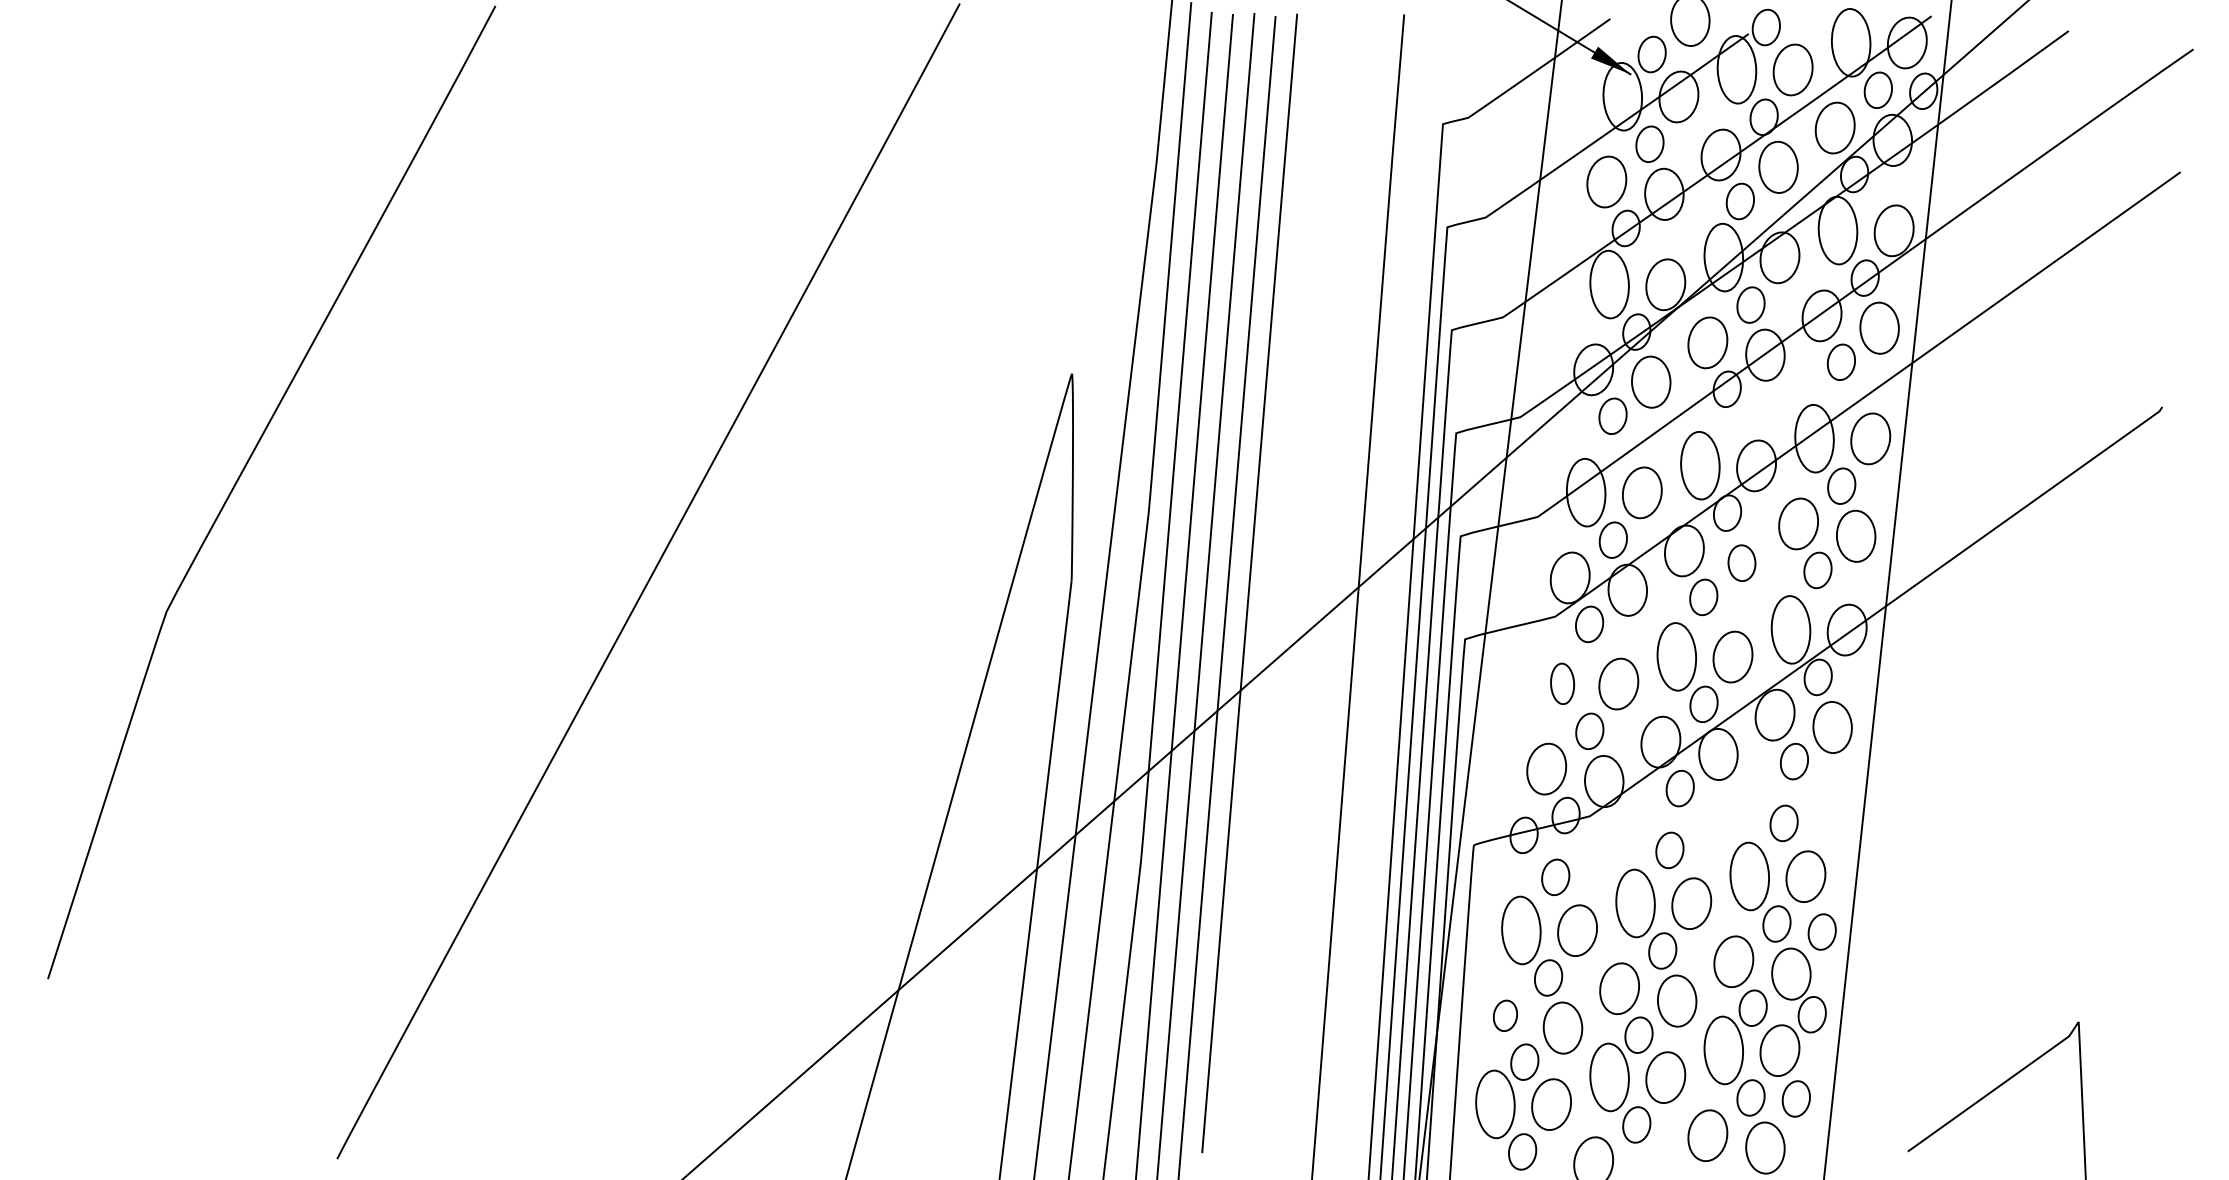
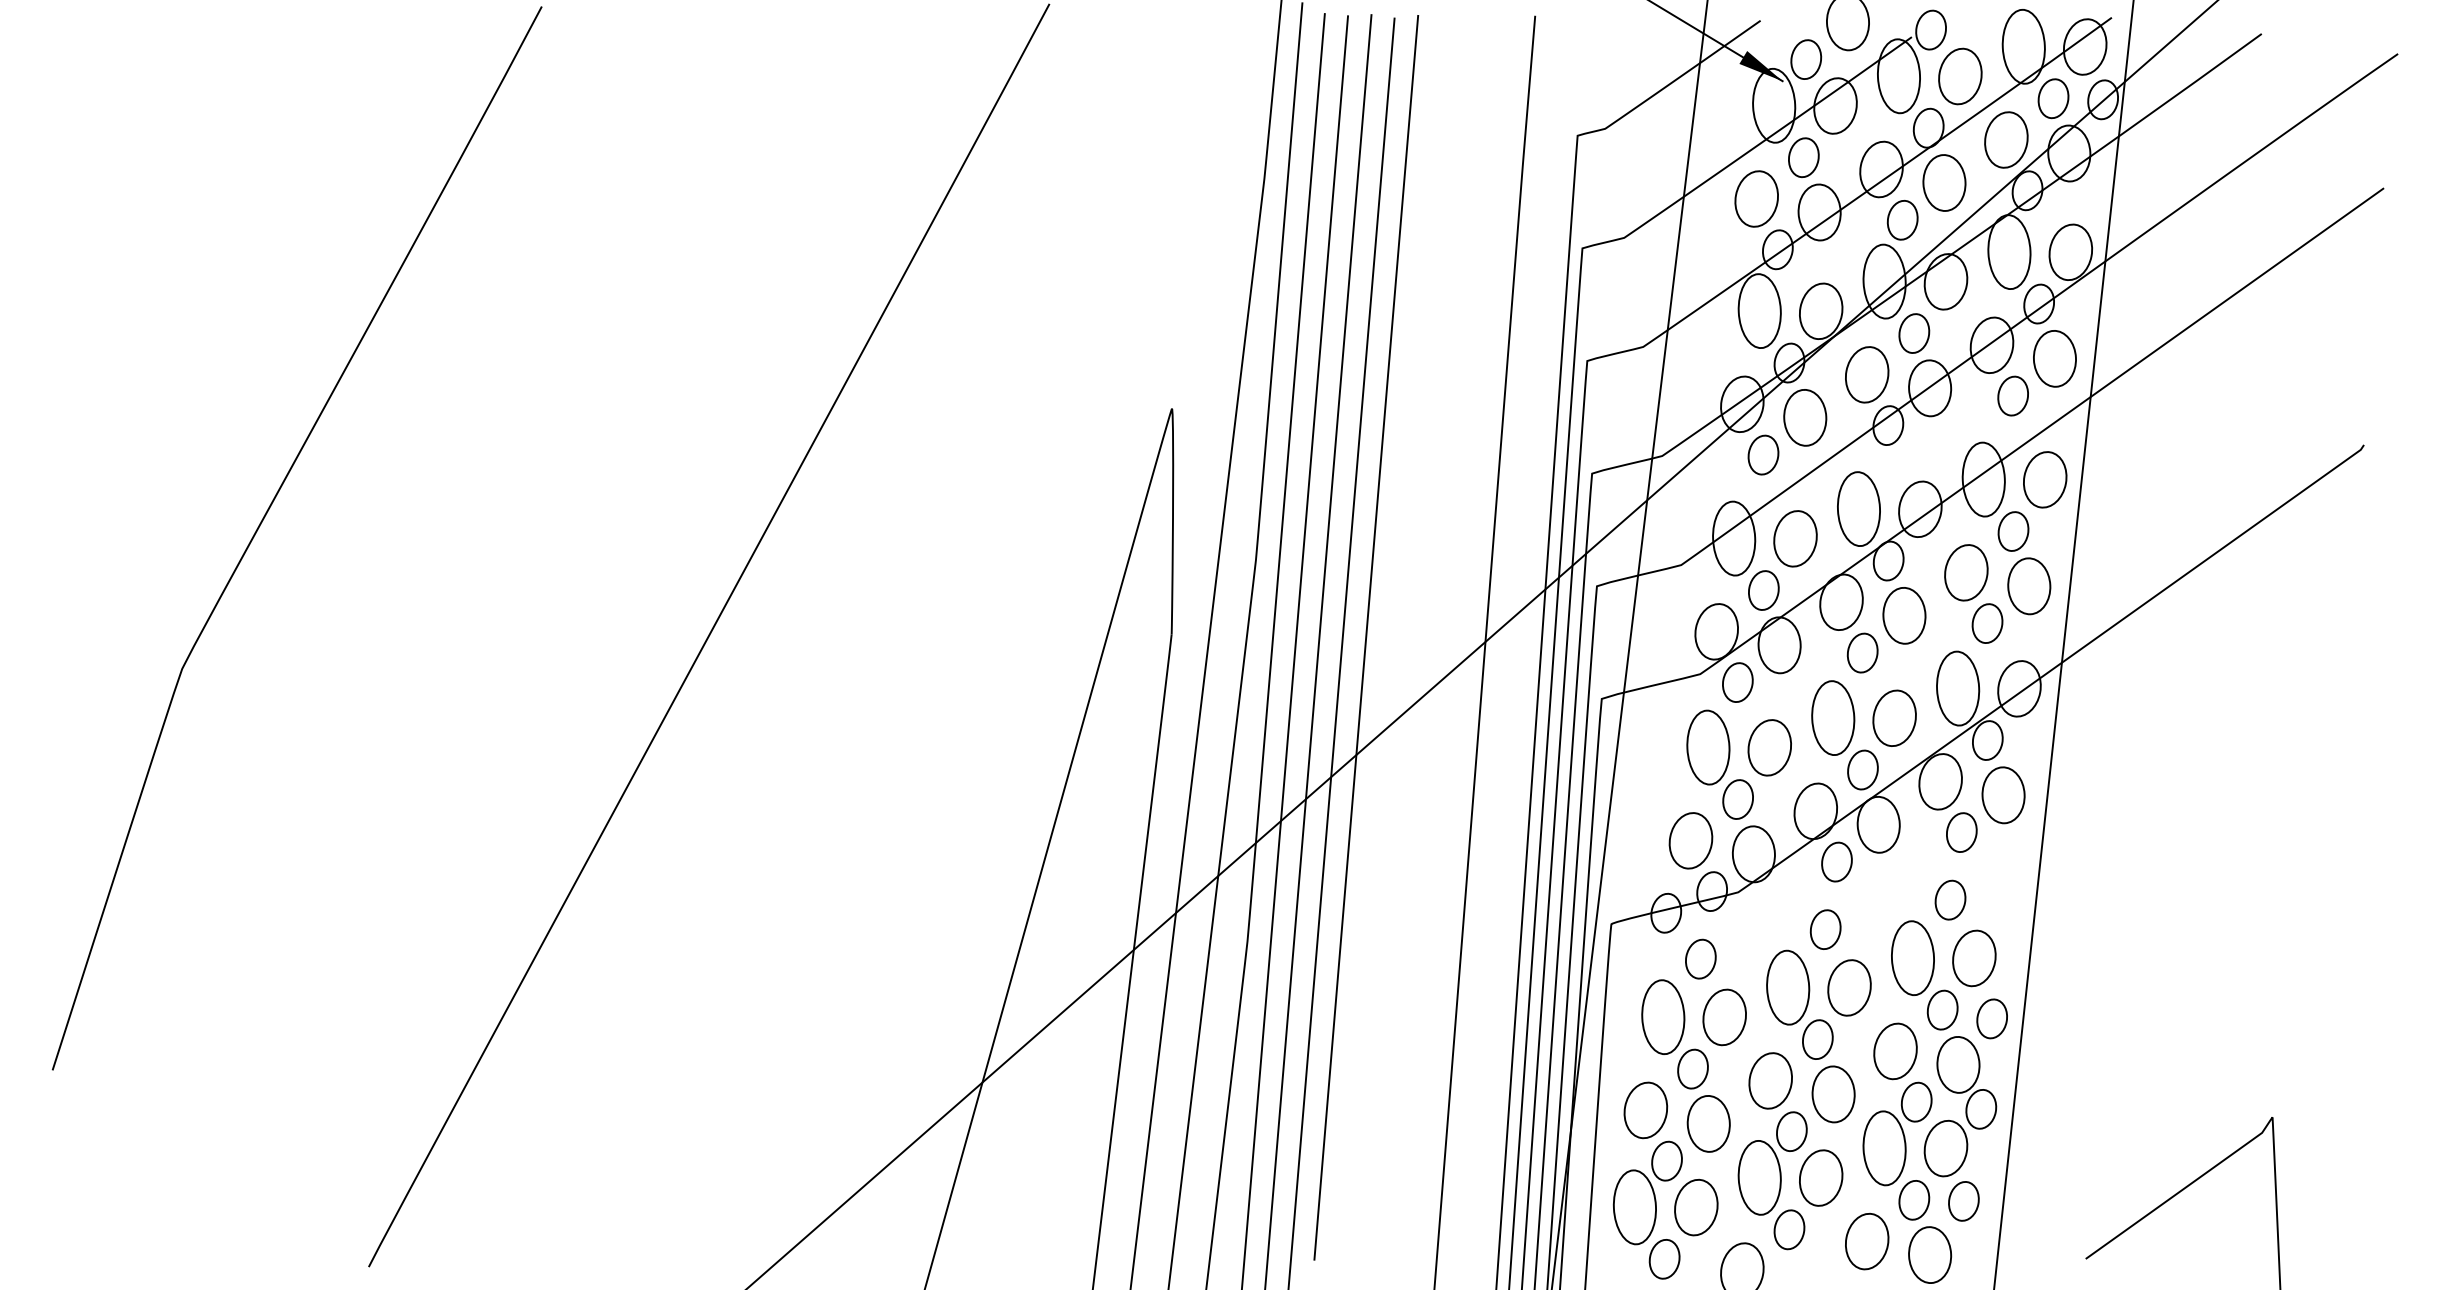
part: (1741, 562) -> (1903, 614), size x1.43
part: (1562, 683) -> (1708, 747), size x1.67
part: (1505, 1015) -> (1645, 1110), size x1.67

